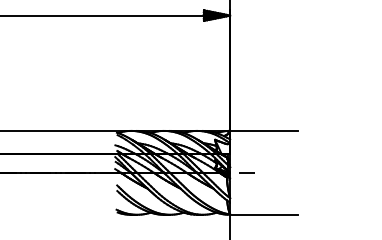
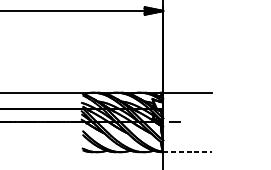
line: (264, 214) -> (187, 151), solid -> dashed

